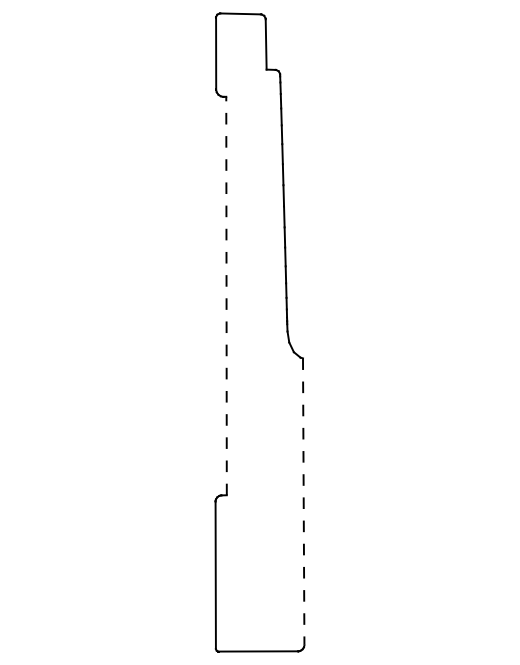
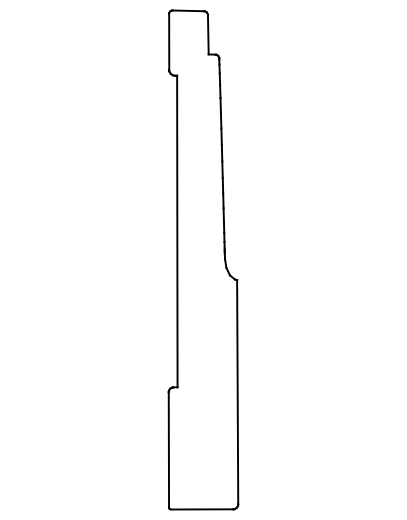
line: (226, 295) -> (177, 231), dashed -> solid
line: (303, 502) -> (237, 392), dashed -> solid

